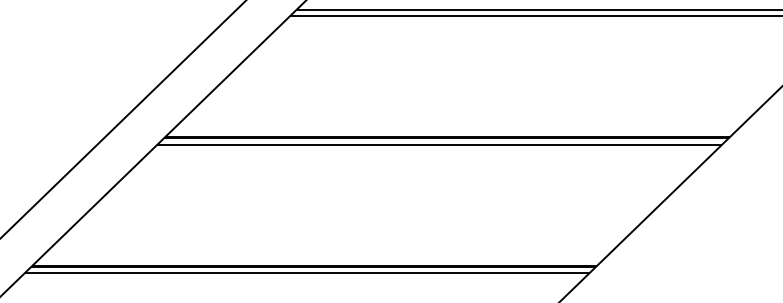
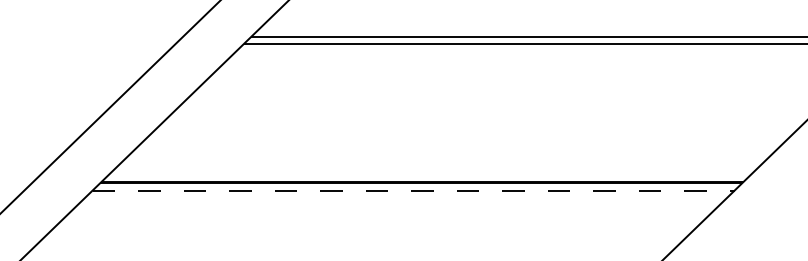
line: (440, 144) -> (414, 190), solid -> dashed

